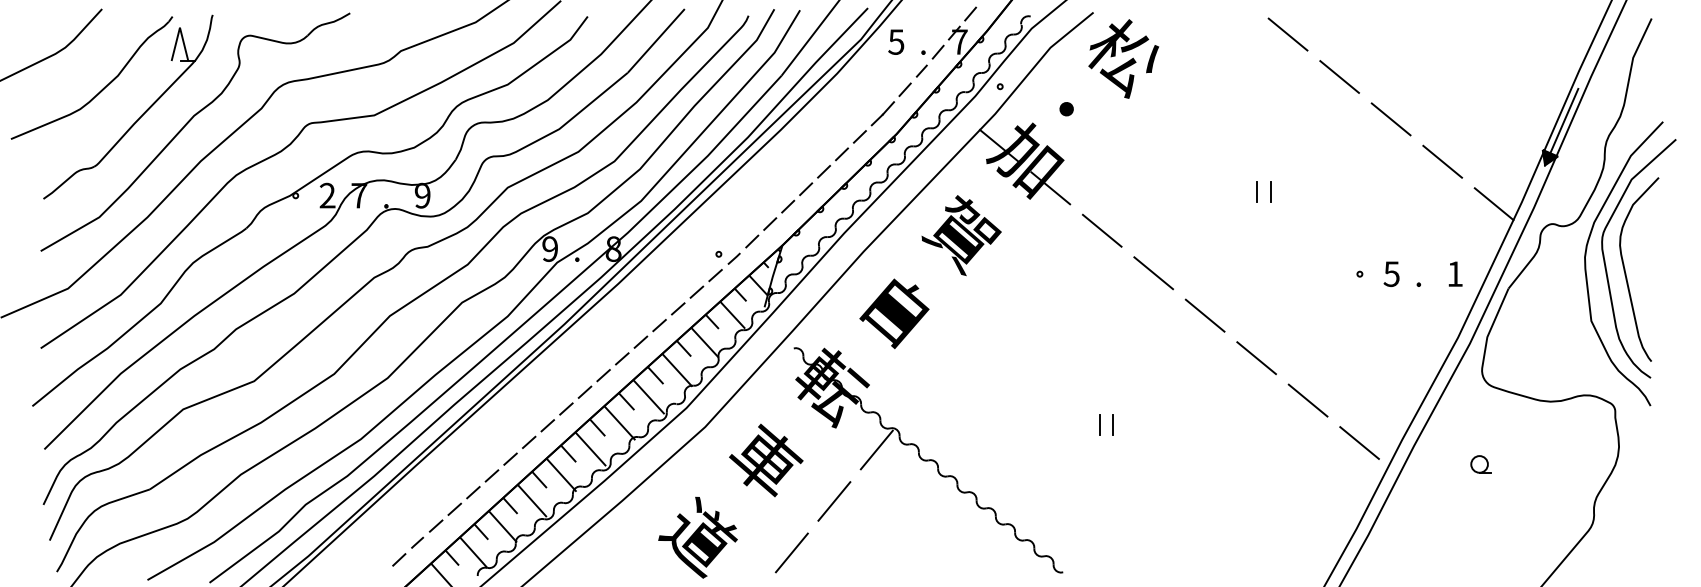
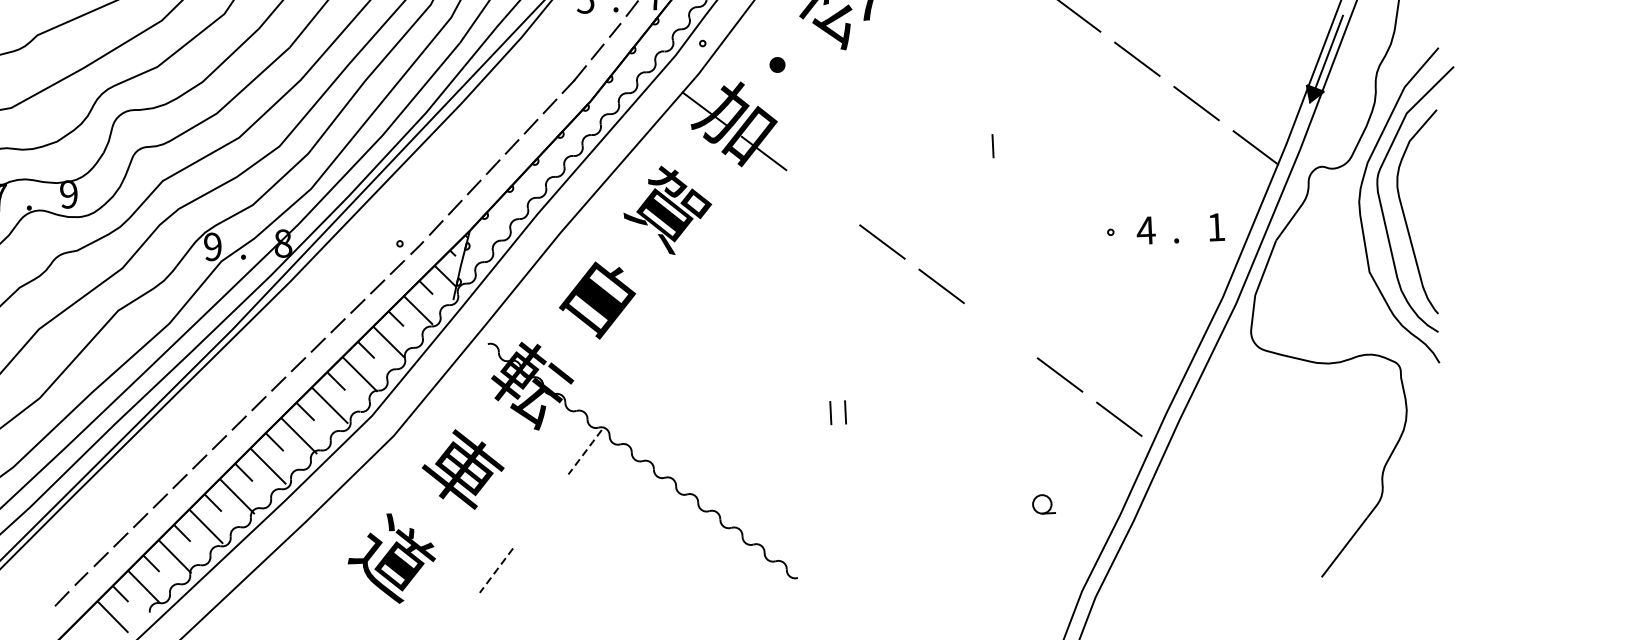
line: (1270, 191) -> (1007, 145), removed
line: (1101, 230) -> (822, 197), removed
text: (1391, 274) -> (1145, 231), 5 -> 4
line: (1256, 358) -> (1000, 331), removed
line: (876, 450) -> (584, 452), solid -> dashed
part: (1480, 464) -> (1043, 504), moved
line: (834, 501) -> (540, 511), removed
line: (791, 553) -> (496, 571), solid -> dashed

